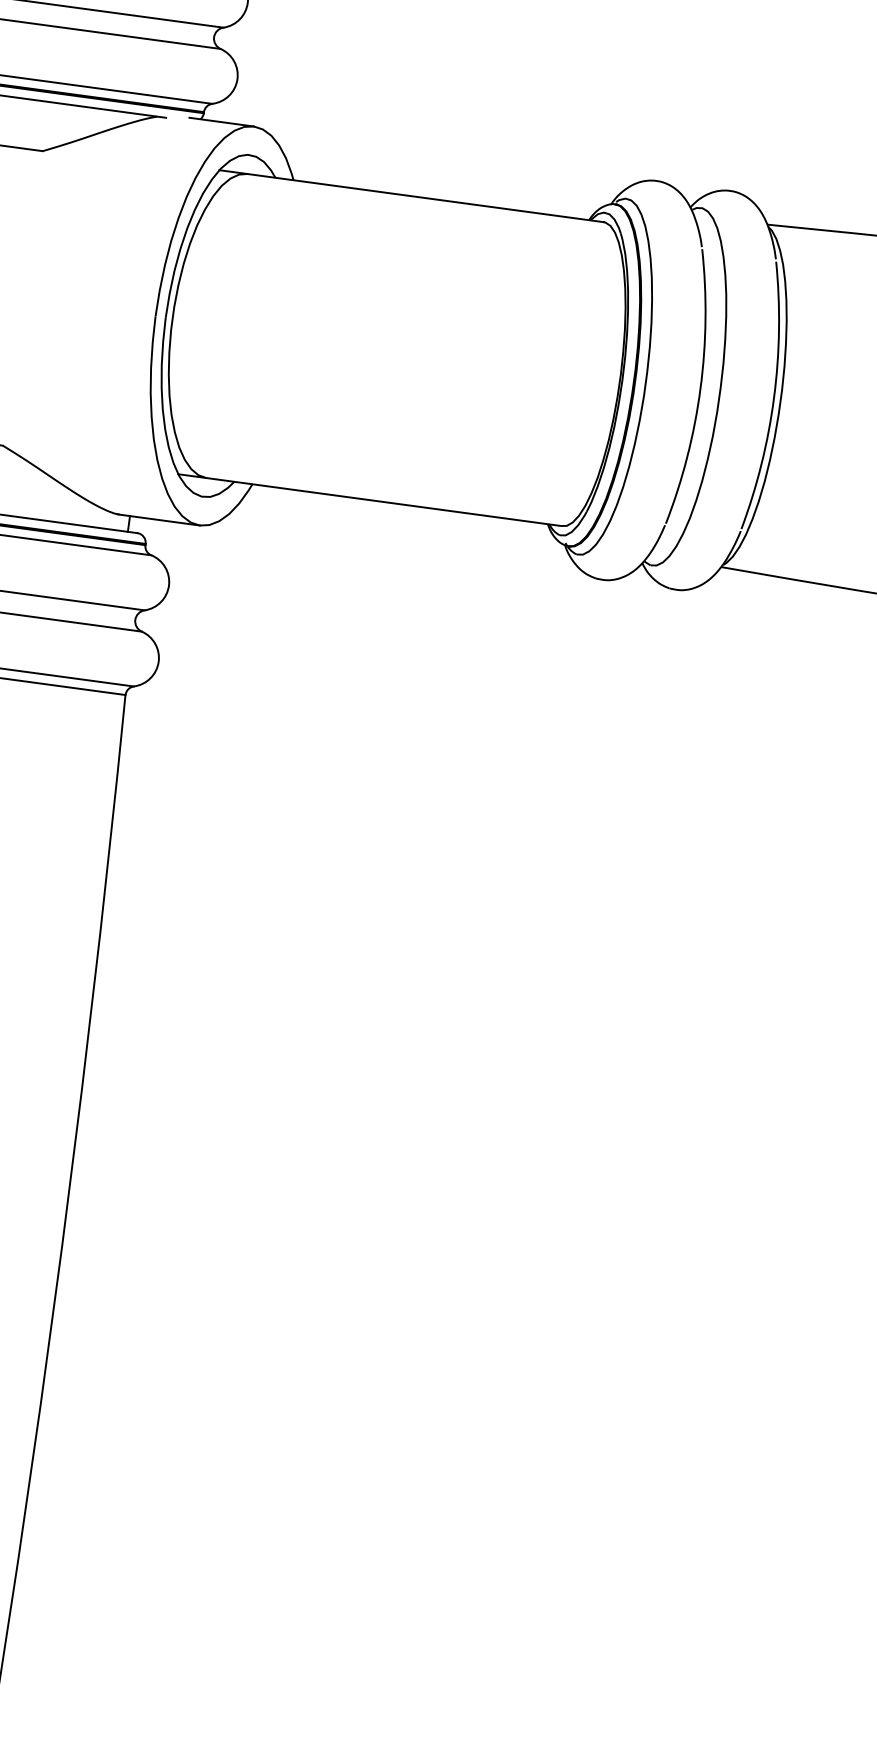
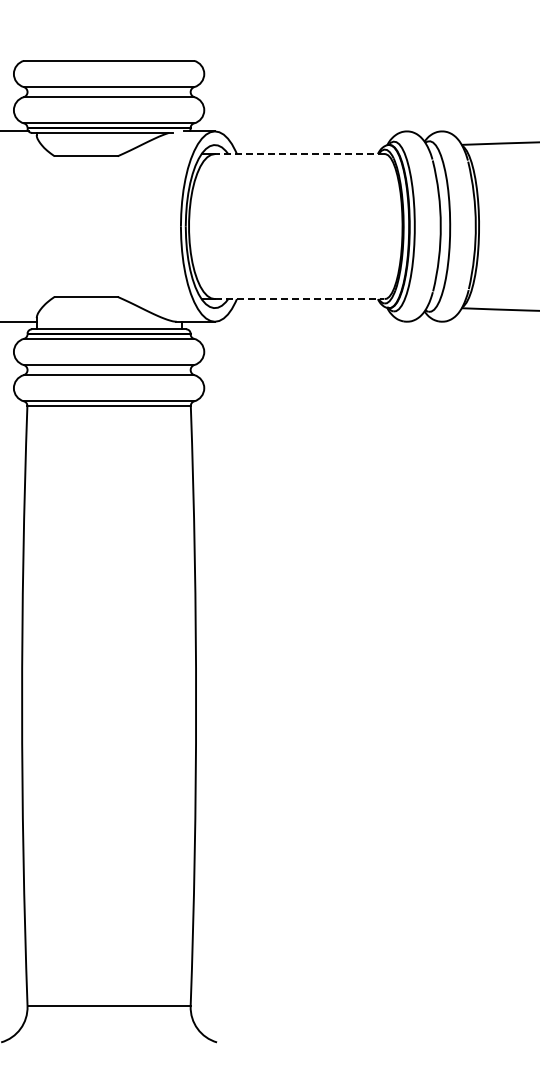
line: (424, 198) -> (299, 154), solid -> dashed
line: (383, 502) -> (299, 299), solid -> dashed

